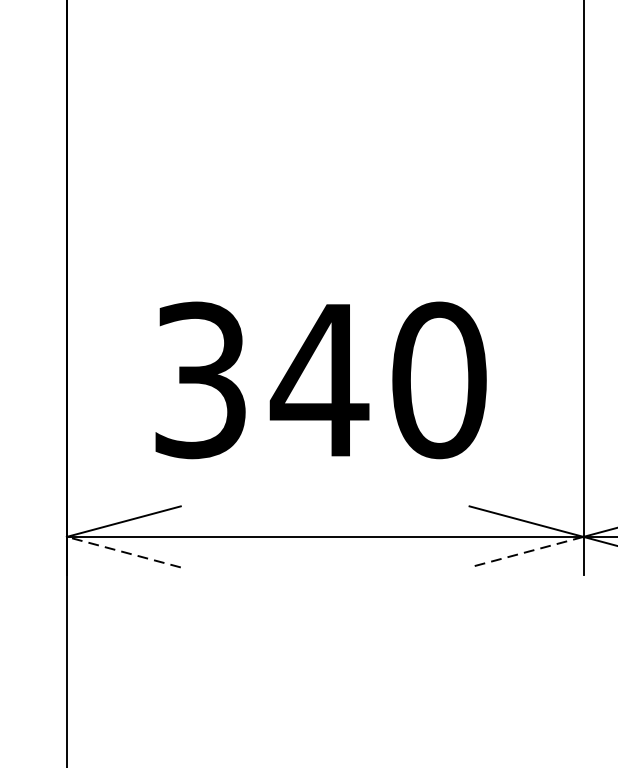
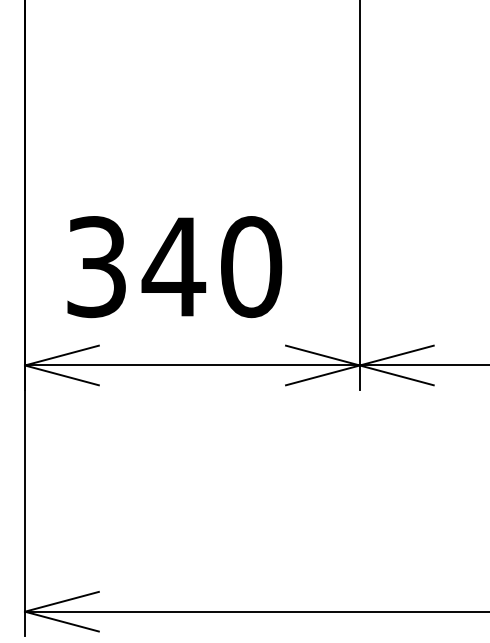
text: (320, 381) -> (174, 267), moved
line: (123, 552) -> (61, 375), dashed -> solid
line: (525, 552) -> (322, 375), dashed -> solid

